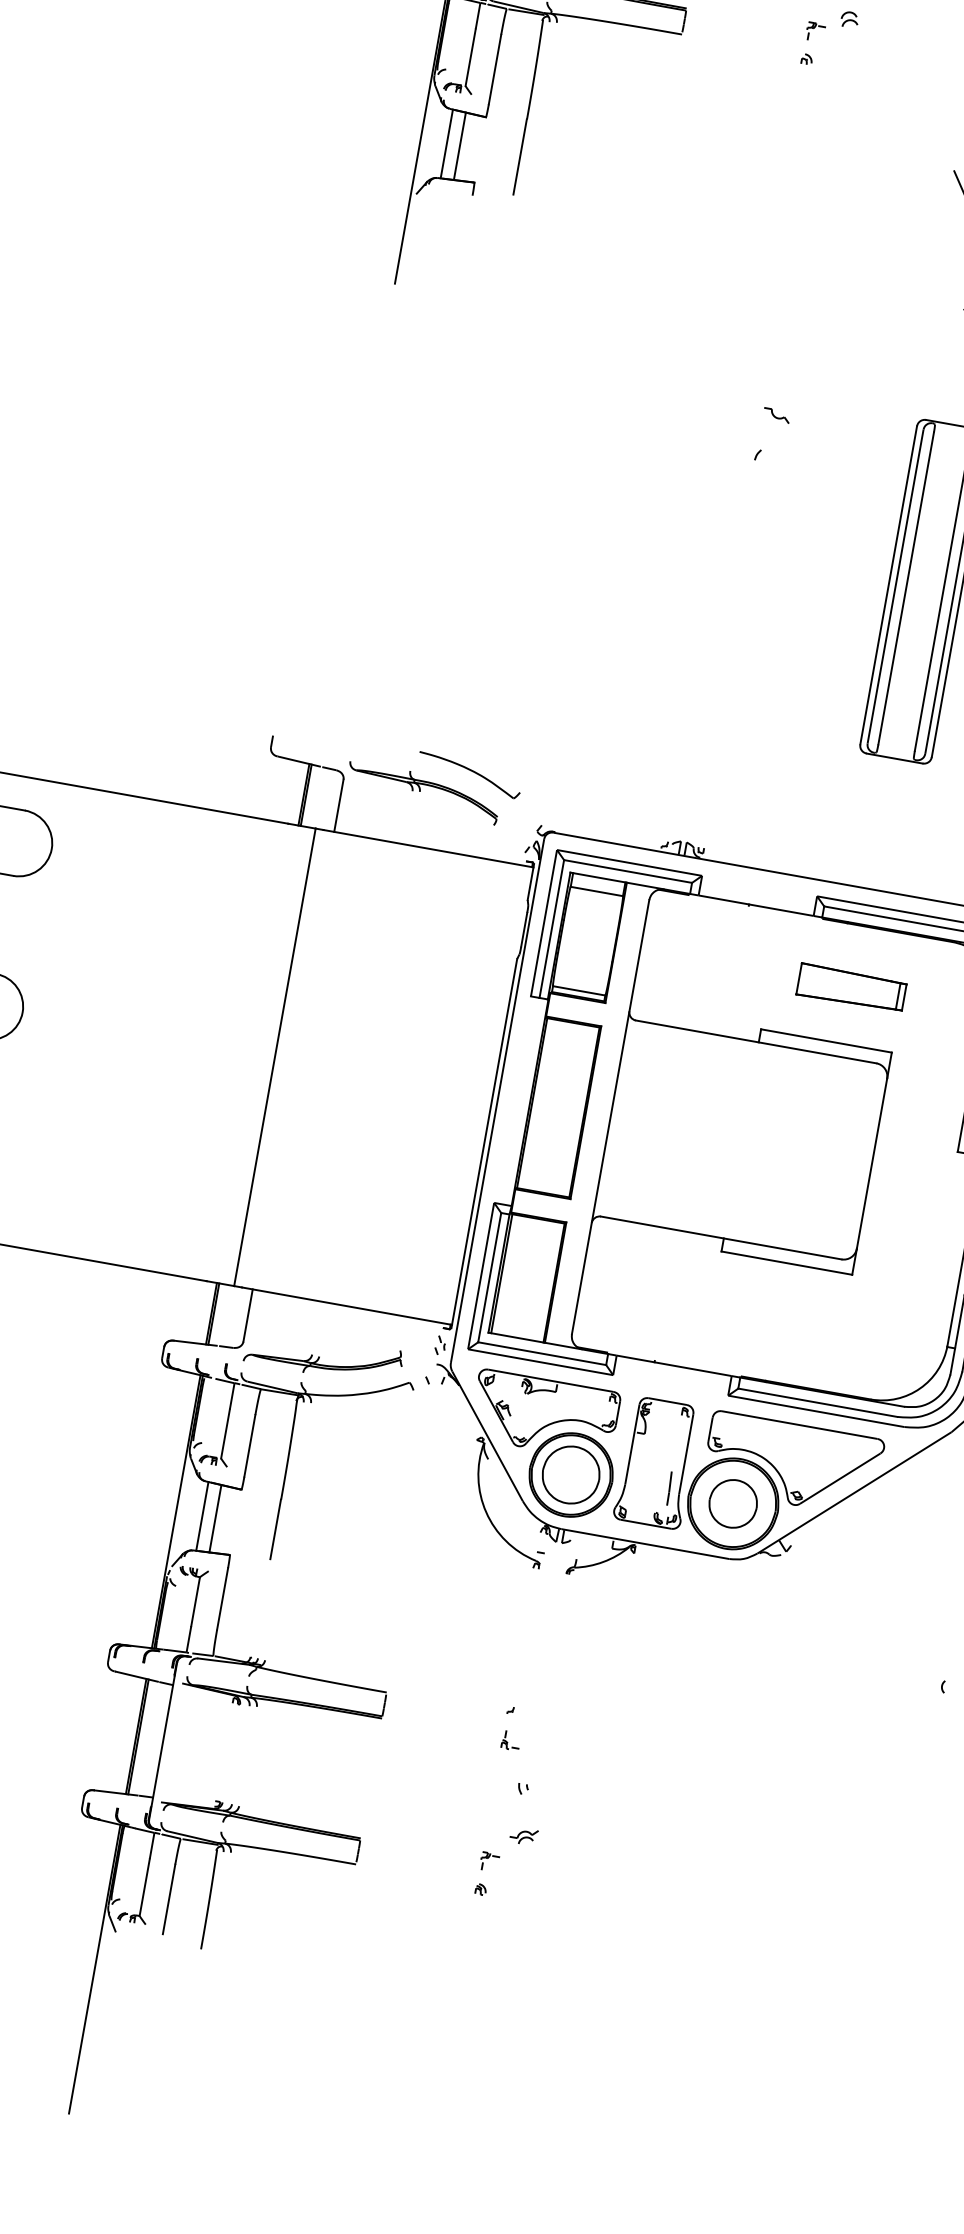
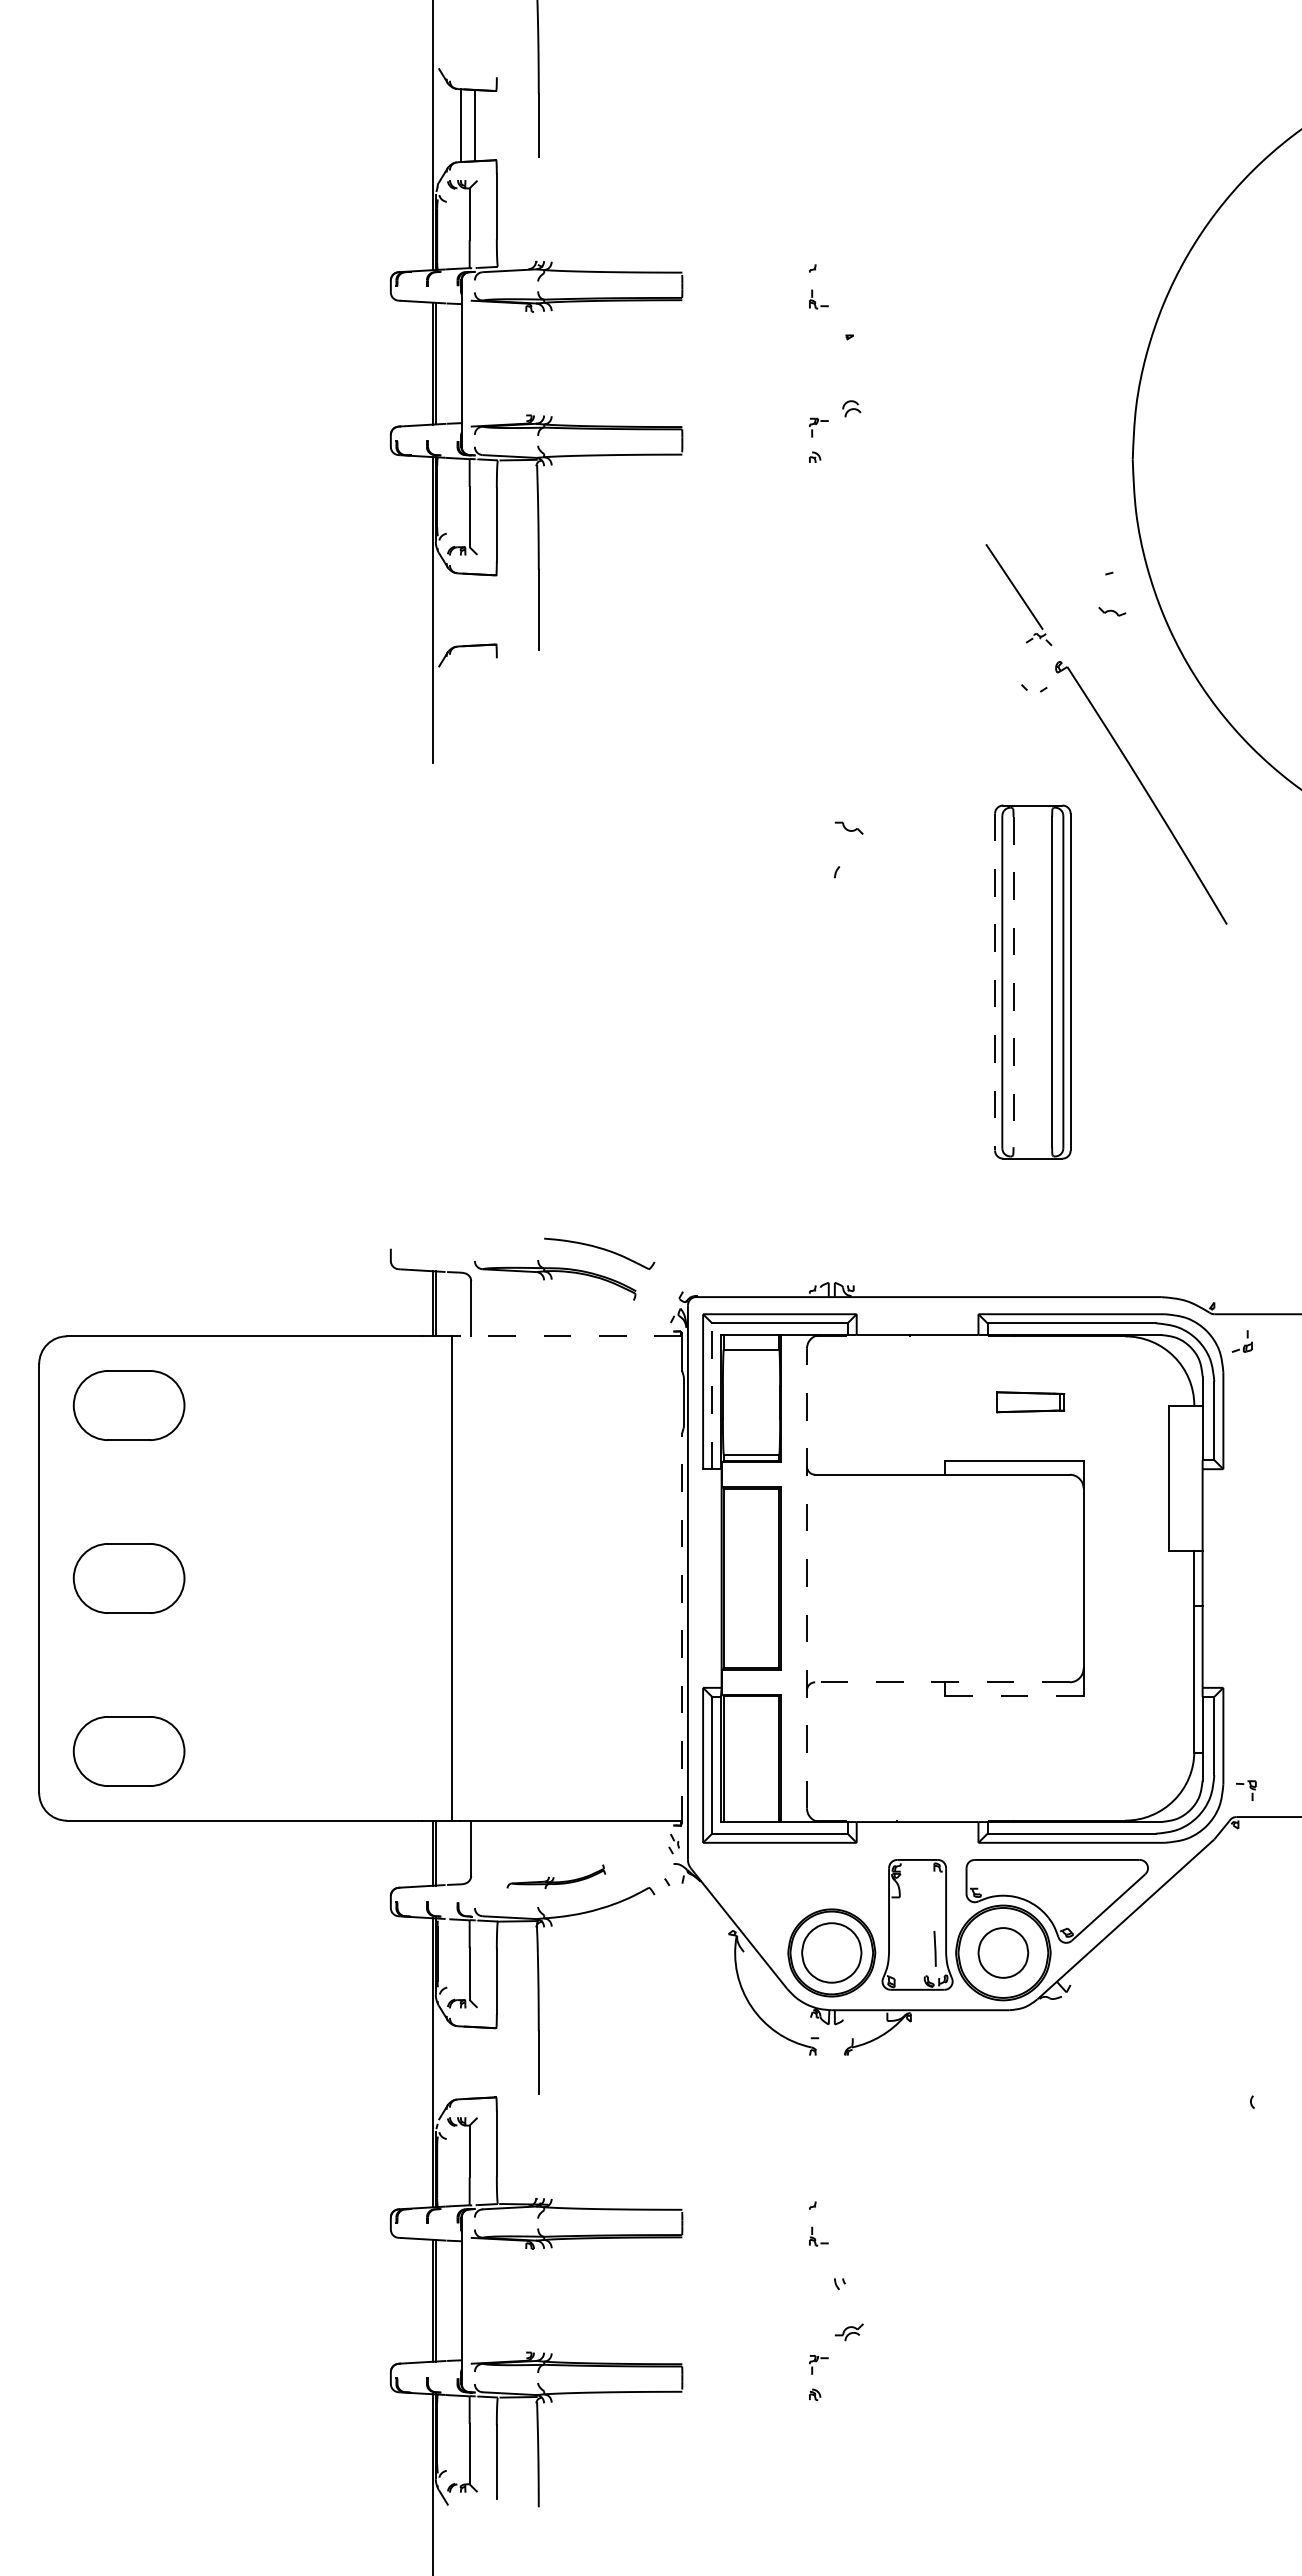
line: (446, 143) -> (460, 609), removed
line: (459, 145) -> (474, 609), removed
line: (889, 585) -> (995, 982), solid -> dashed
line: (906, 588) -> (1013, 982), solid -> dashed
line: (428, 848) -> (570, 1336), solid -> dashed
line: (552, 929) -> (712, 1396), solid -> dashed
part: (851, 988) -> (1030, 1402), size x0.6
line: (610, 1117) -> (806, 1578), solid -> dashed
line: (484, 1143) -> (682, 1628), solid -> dashed
line: (720, 1238) -> (941, 1682), solid -> dashed
line: (785, 1263) -> (1013, 1696), solid -> dashed
part: (323, 1356) -> (556, 1876), size x0.6
part: (544, 1415) -> (793, 1896), removed
line: (201, 1516) -> (460, 2062), removed
line: (215, 1518) -> (474, 2062), removed

